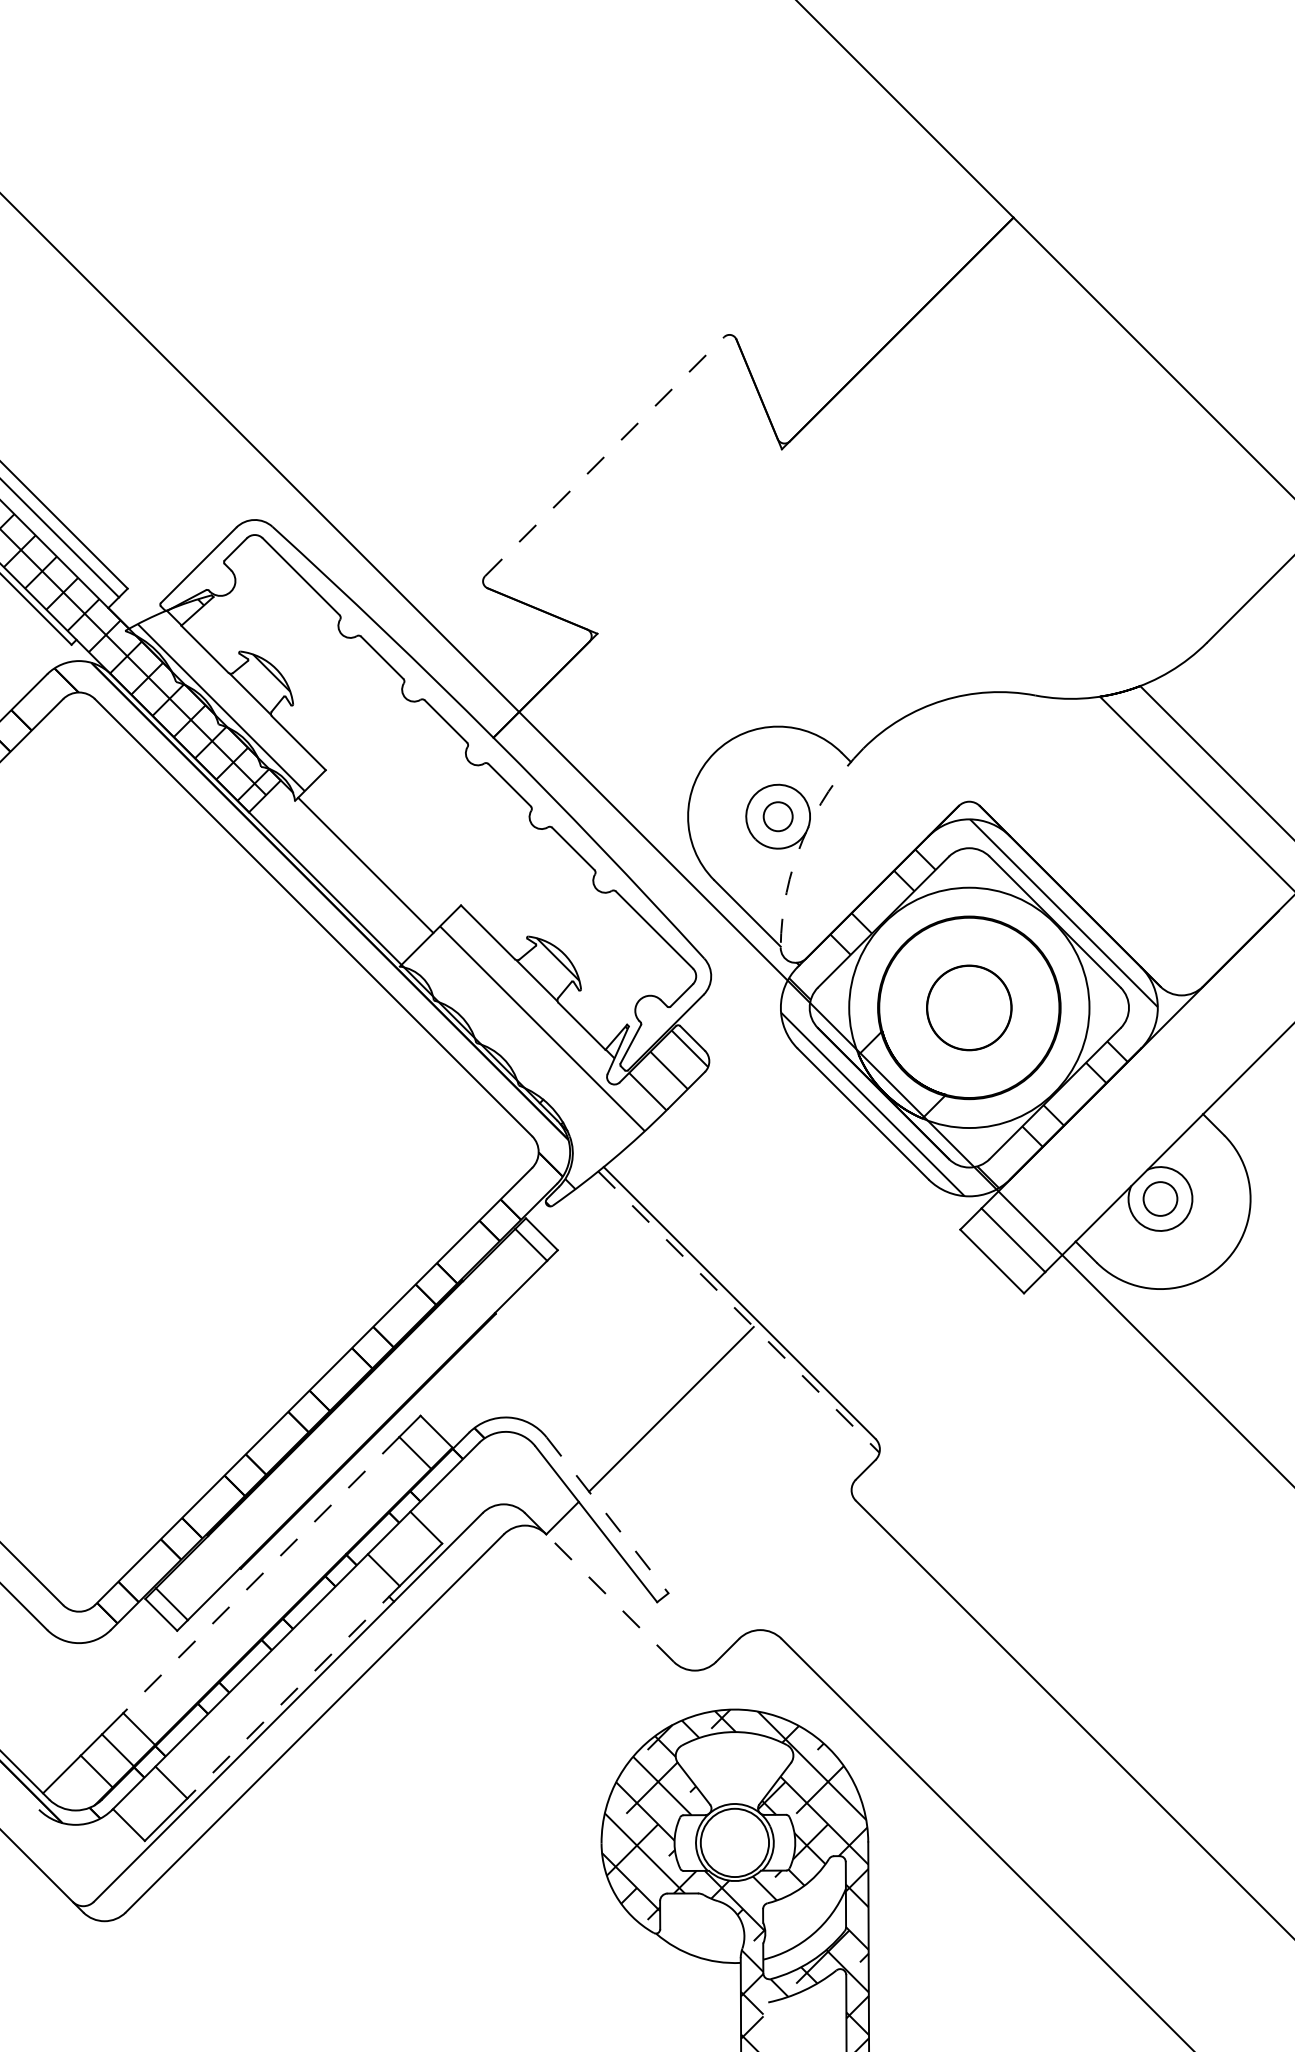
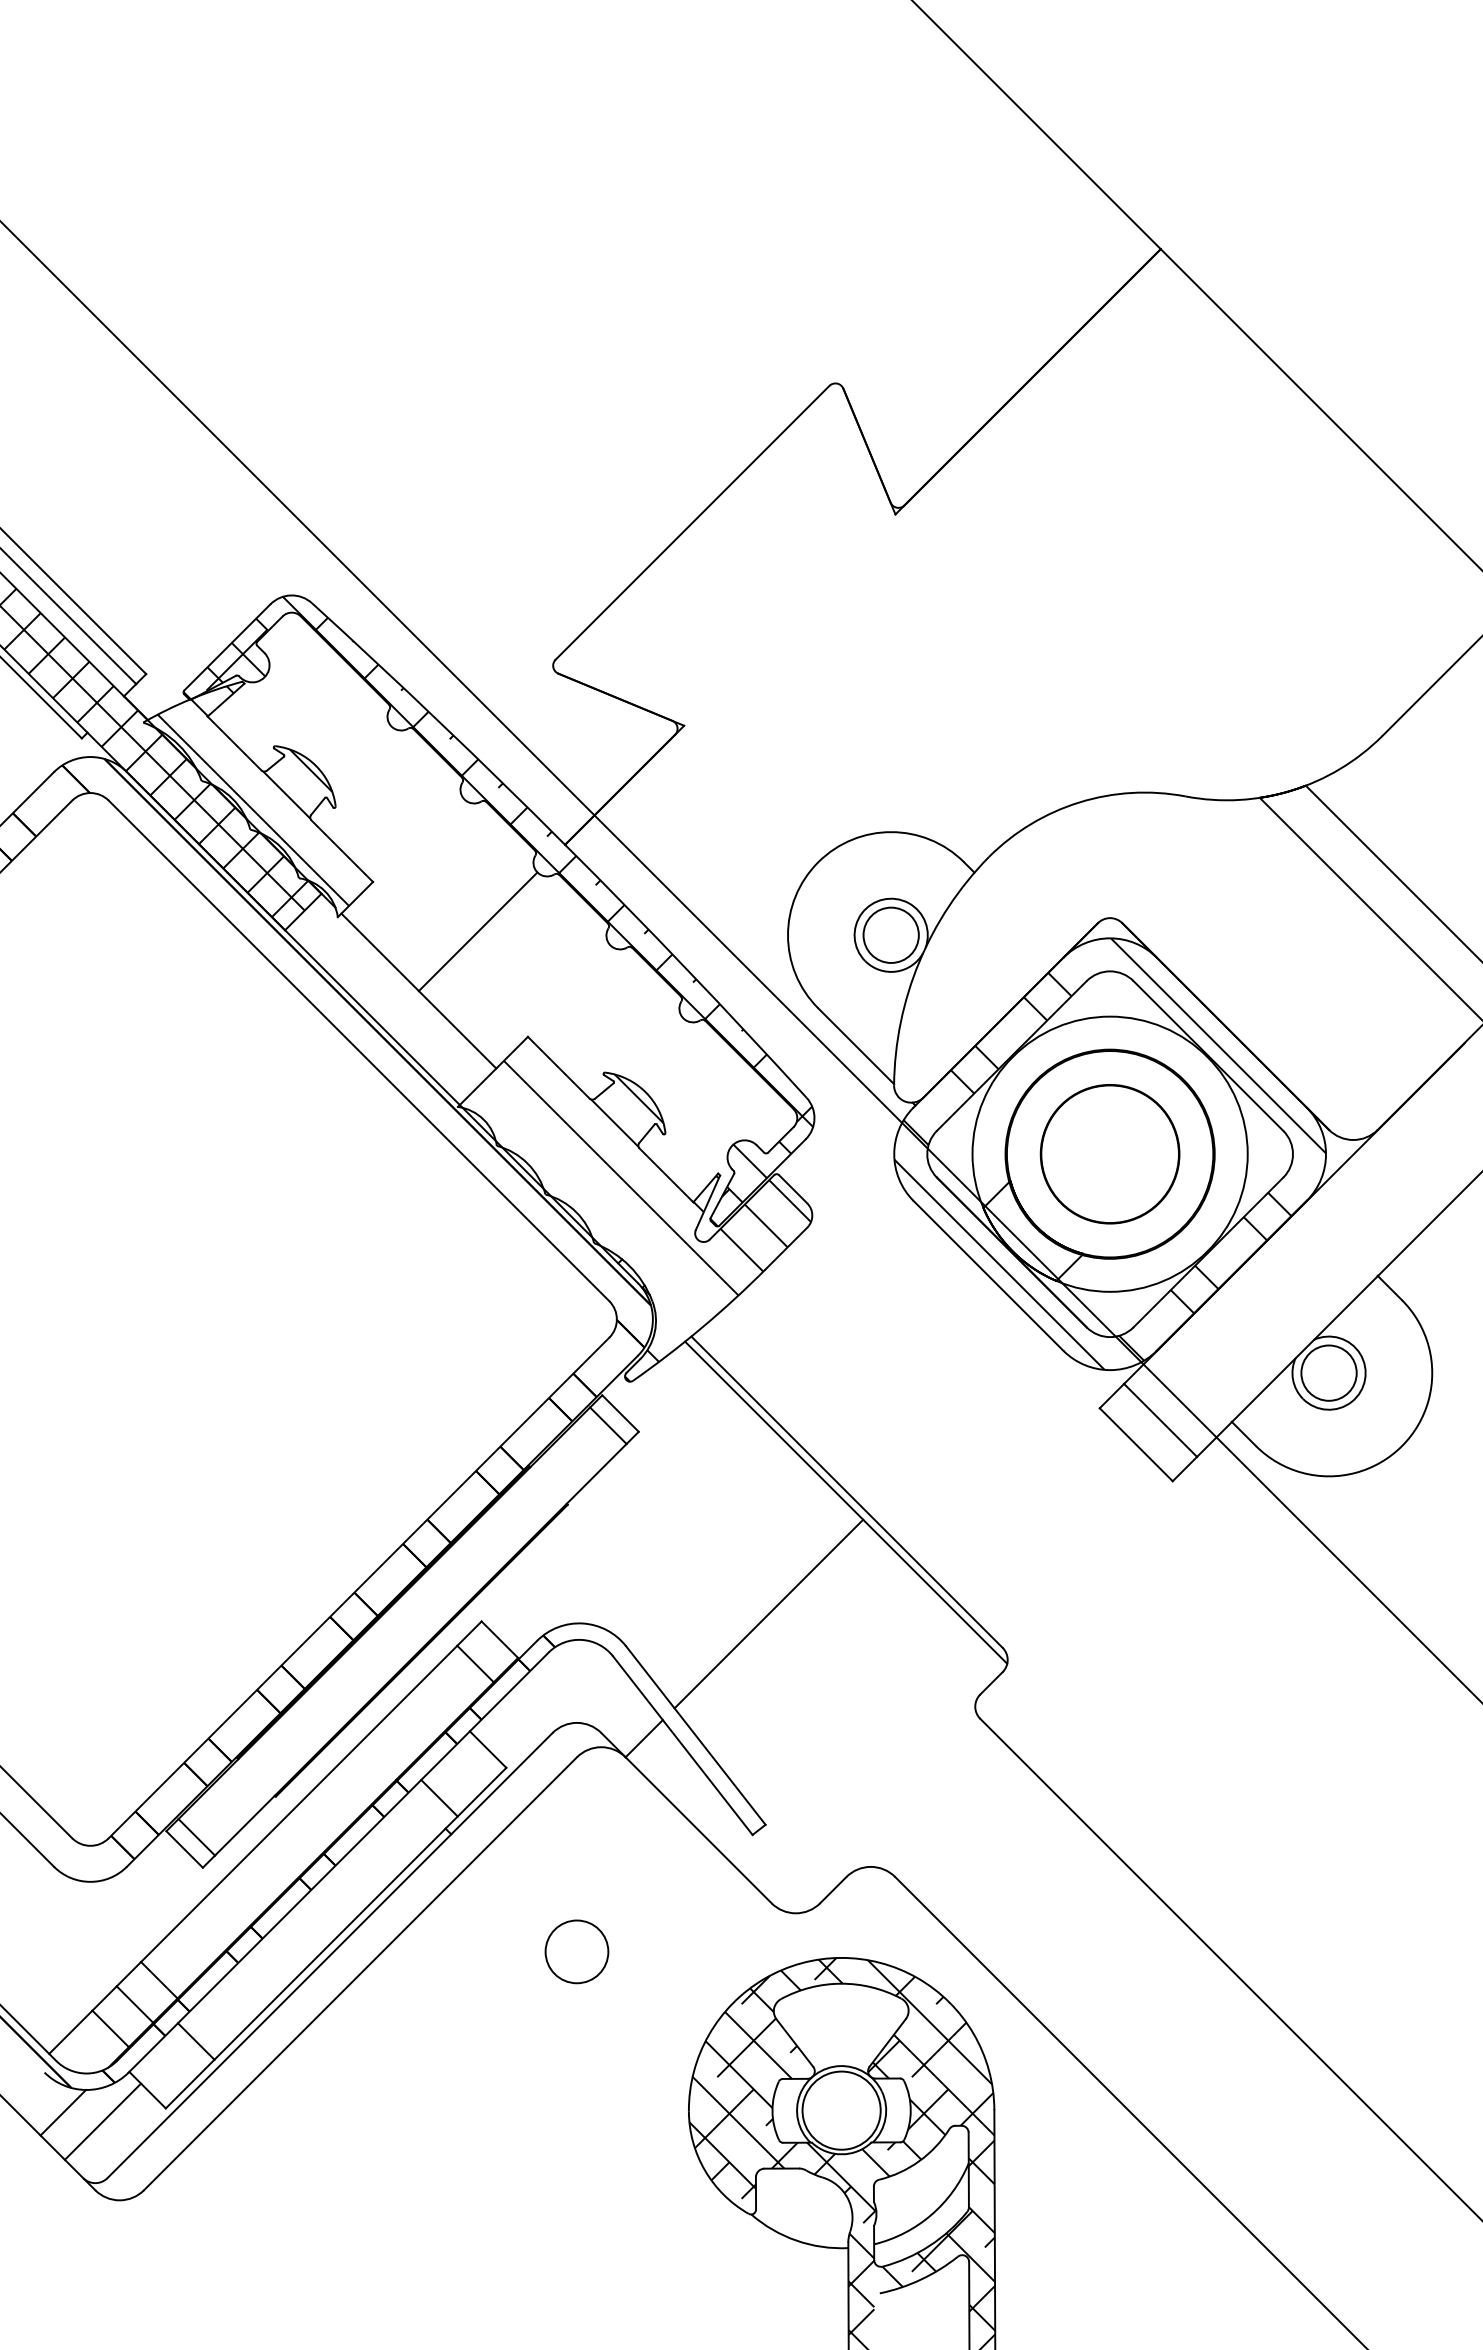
line: (604, 456) -> (692, 522), dashed -> solid
hatch: (435, 795) -> (498, 911), added
line: (417, 813) -> (477, 931), added
circle: (777, 816) -> (890, 934), size x1.67
arc: (802, 840) -> (919, 962), dashed -> solid
part: (968, 1008) -> (1109, 1154), size x1.43
circle: (1160, 1198) -> (1328, 1372), size x1.43
line: (739, 1311) -> (846, 1502), dashed -> solid
line: (608, 1515) -> (696, 1735), dashed -> solid
line: (261, 1574) -> (299, 1803), dashed -> solid
line: (609, 1597) -> (698, 1829), dashed -> solid
line: (293, 1692) -> (335, 1938), dashed -> solid
circle: (503, 1703) -> (576, 1951), added
line: (55, 1844) -> (63, 2112), added
line: (89, 1852) -> (102, 2121), added

